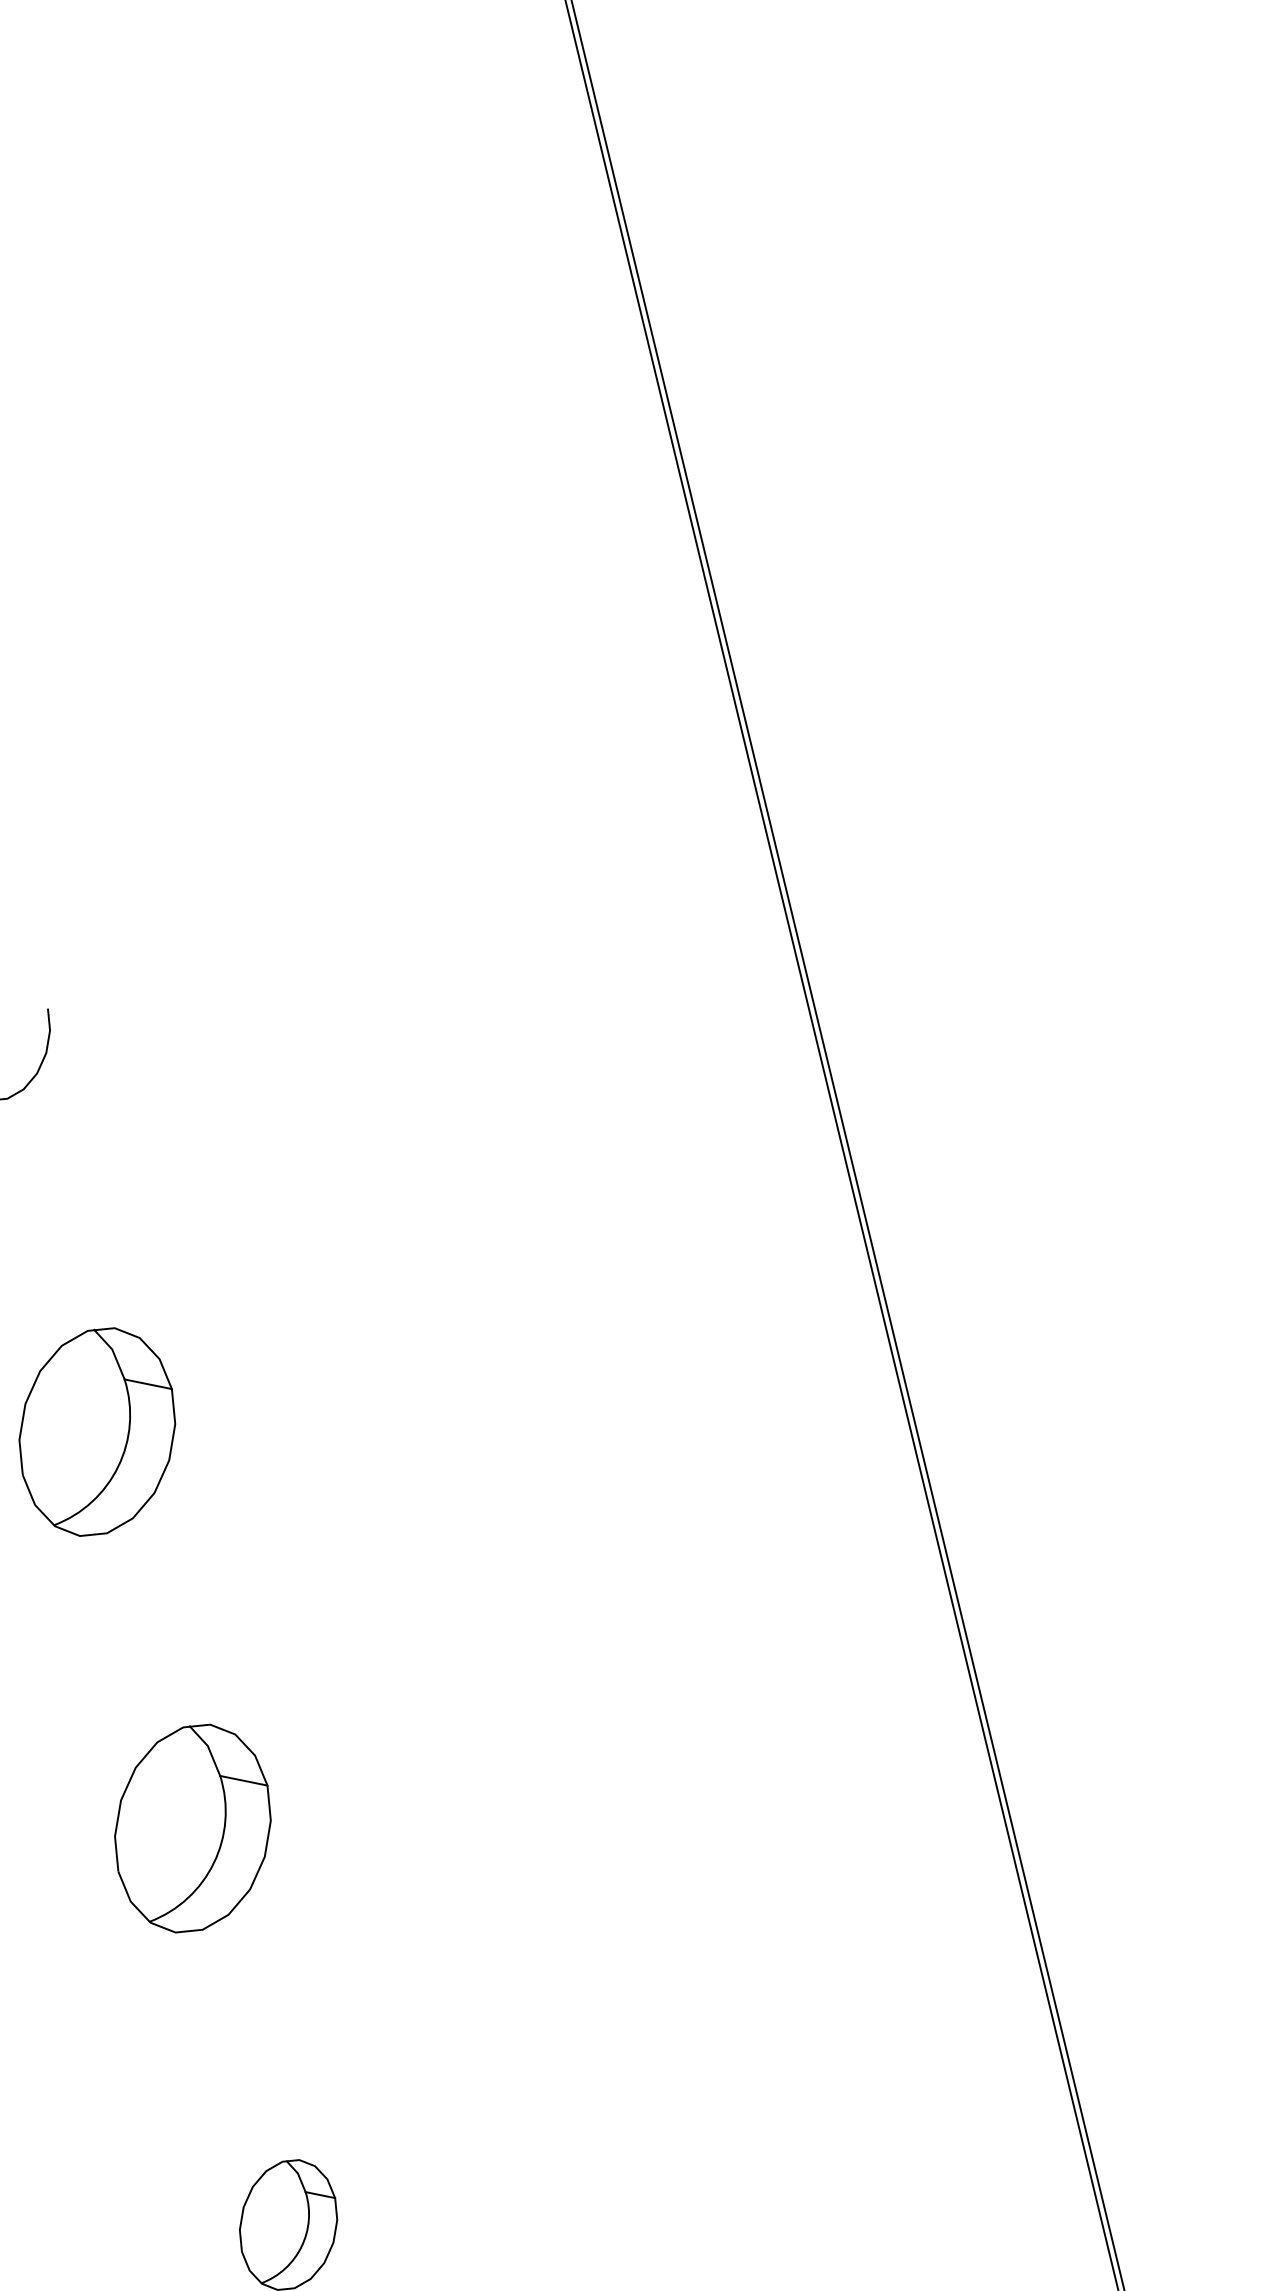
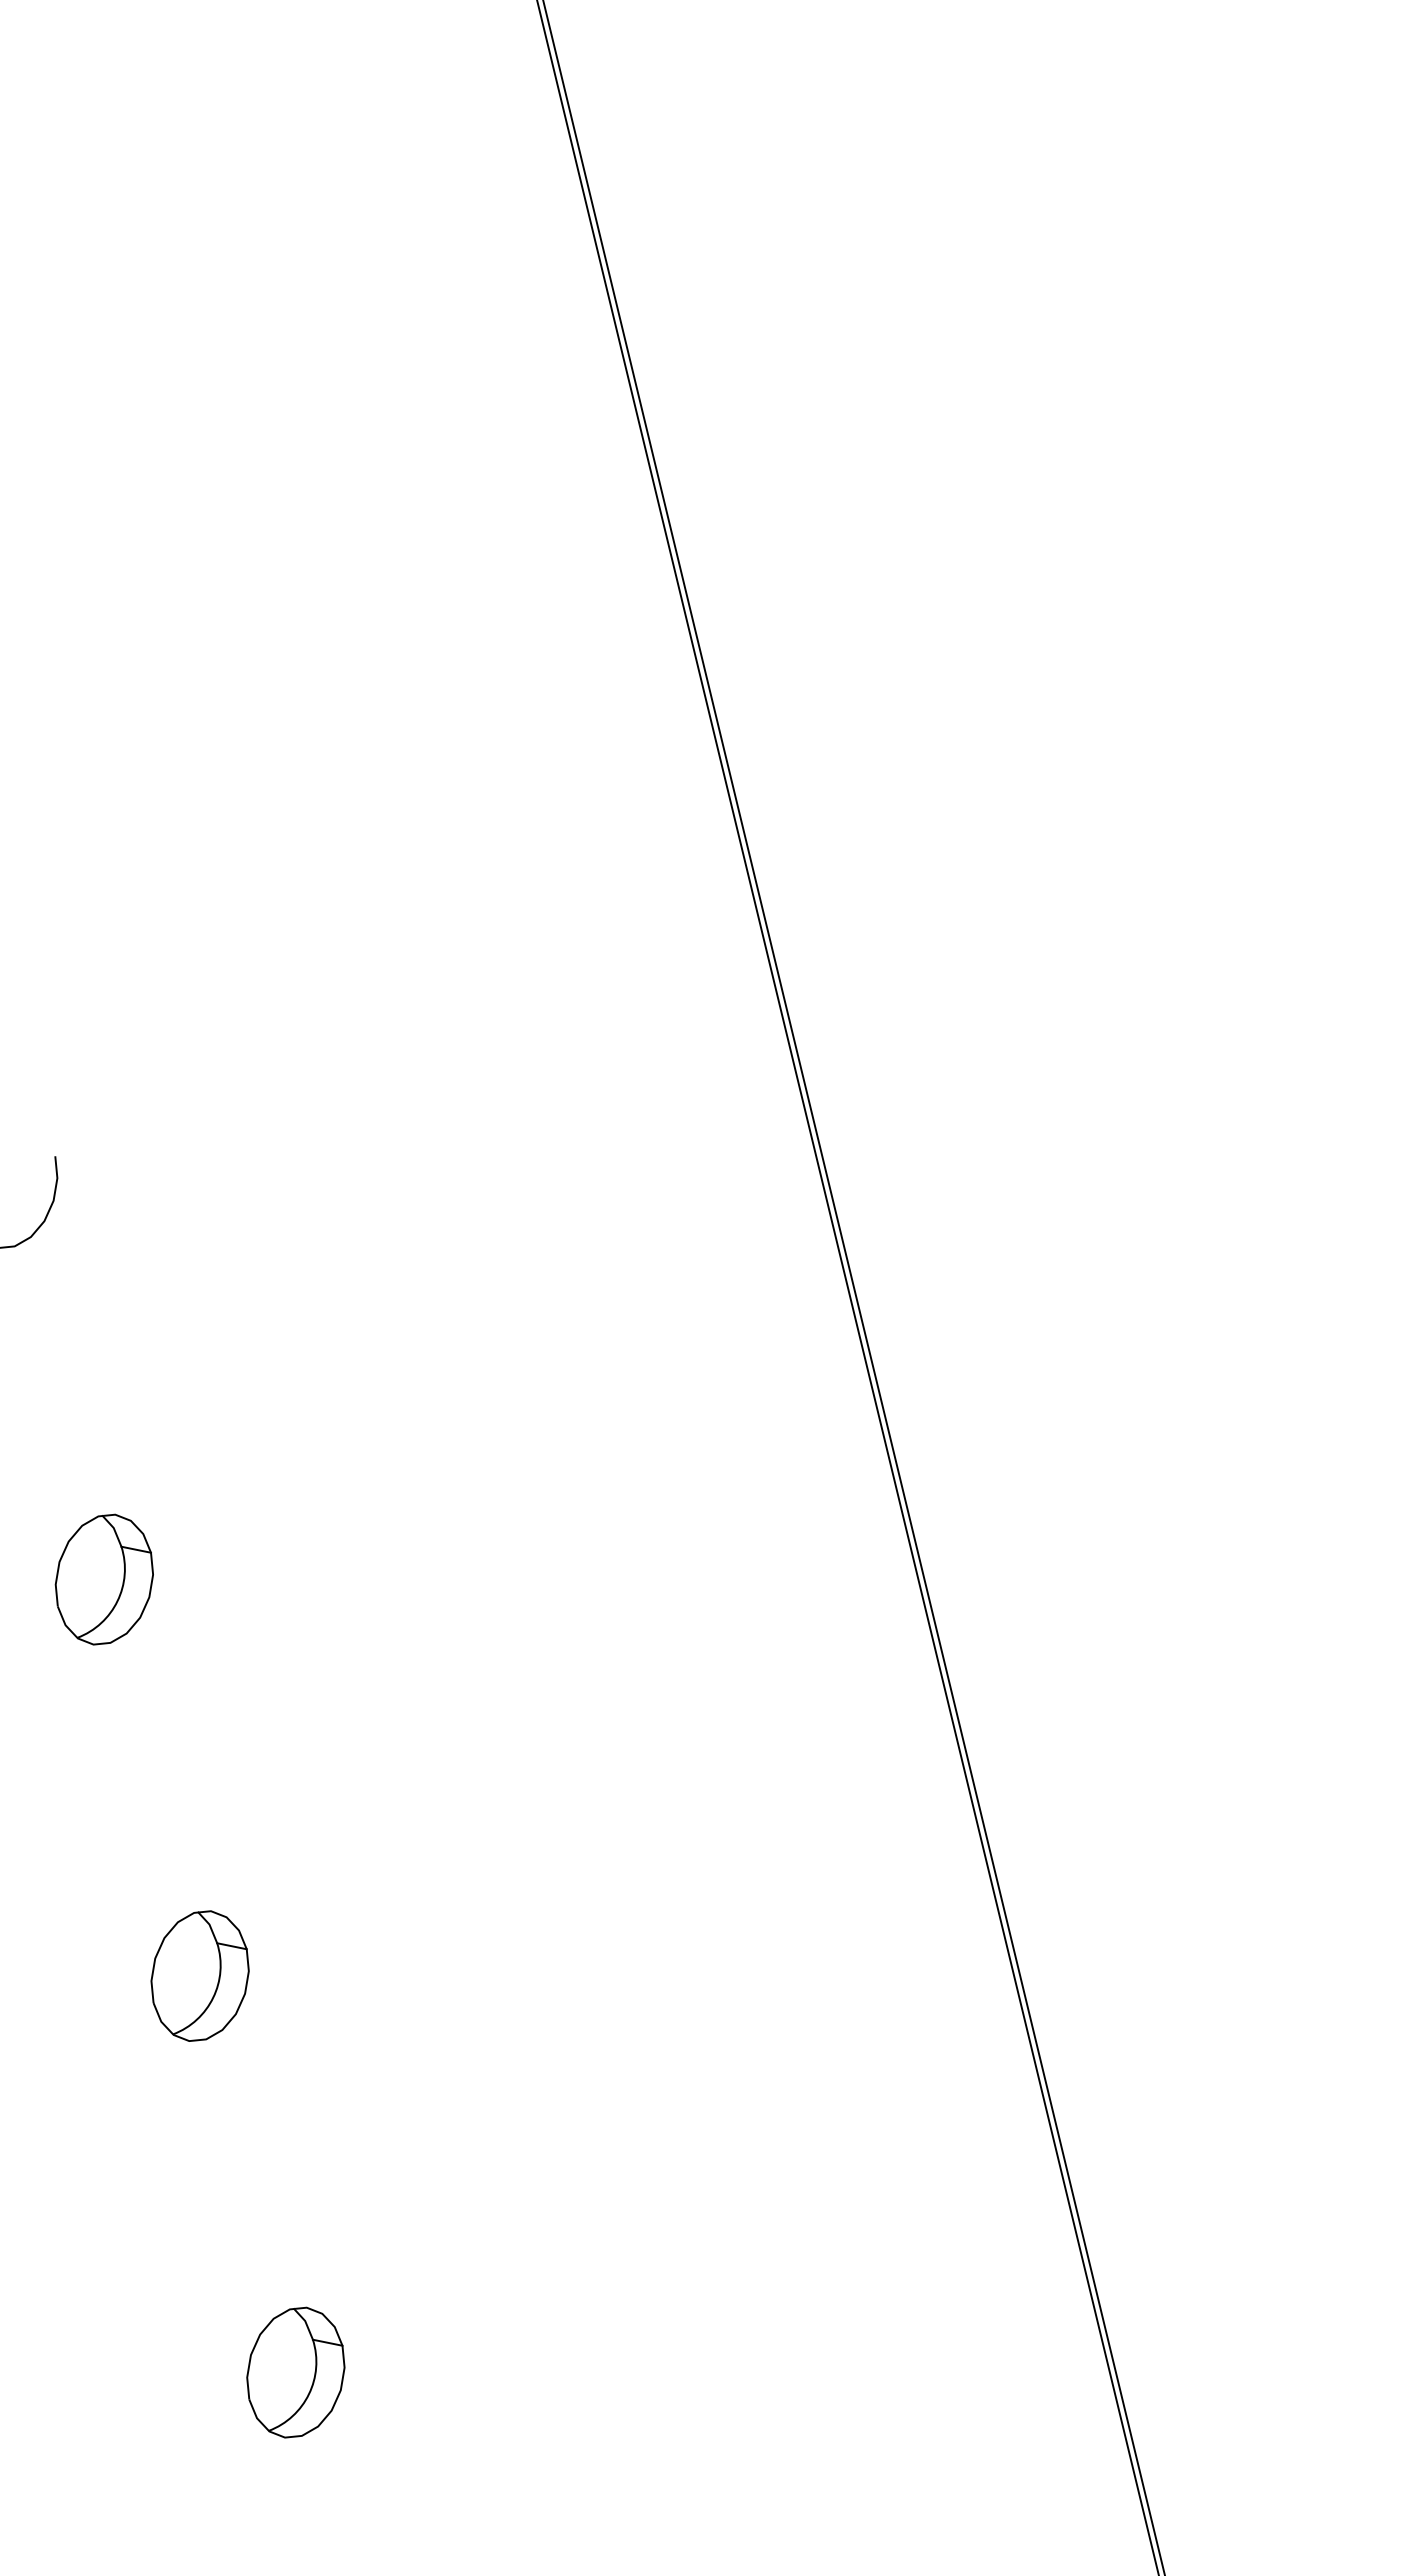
part: (96, 1431) -> (103, 1579), size x0.62
part: (192, 1827) -> (199, 1975), size x0.62

